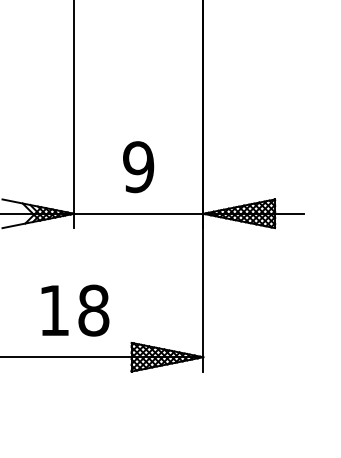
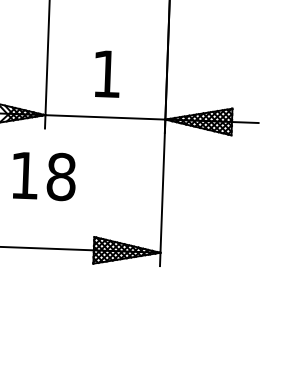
text: (138, 167) -> (106, 74), 9 -> 1
text: (75, 310) -> (44, 176), moved

